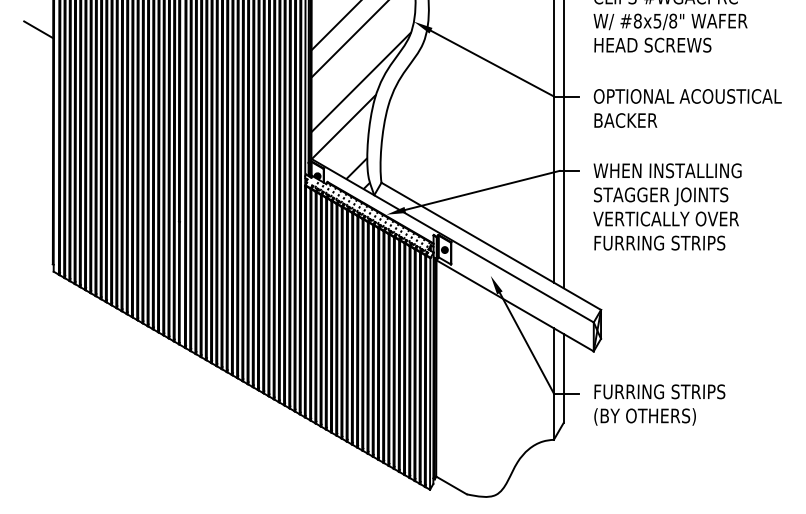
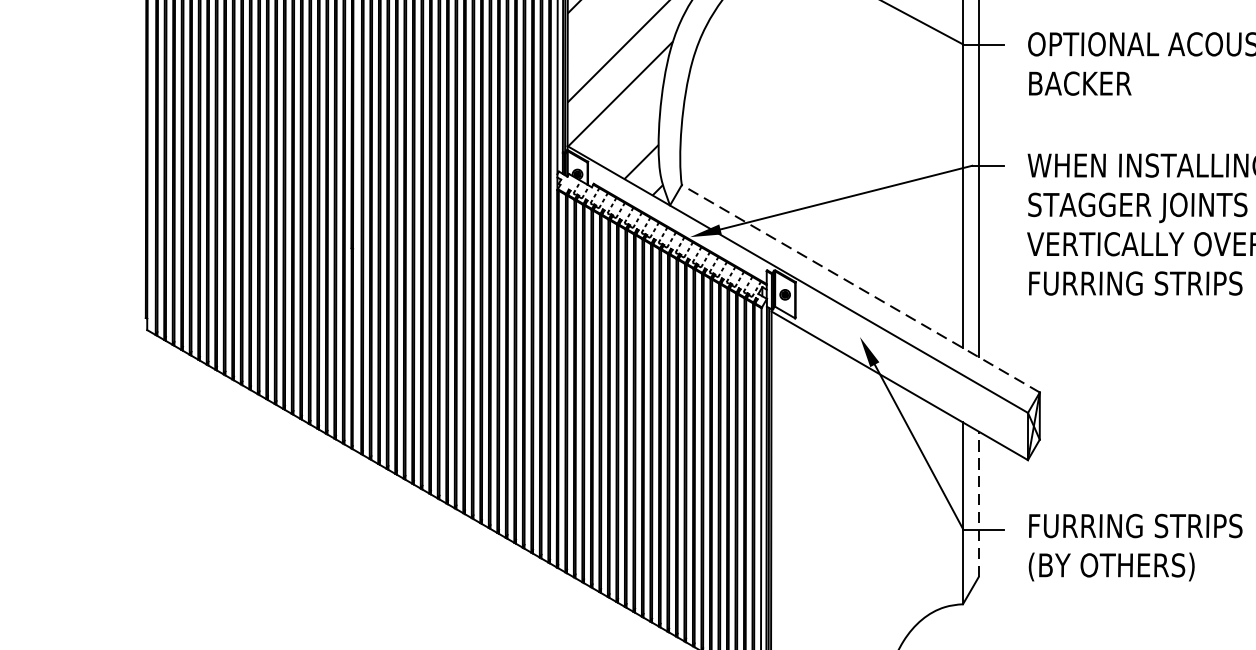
line: (491, 246) -> (861, 289), solid -> dashed
line: (563, 378) -> (978, 504), solid -> dashed

